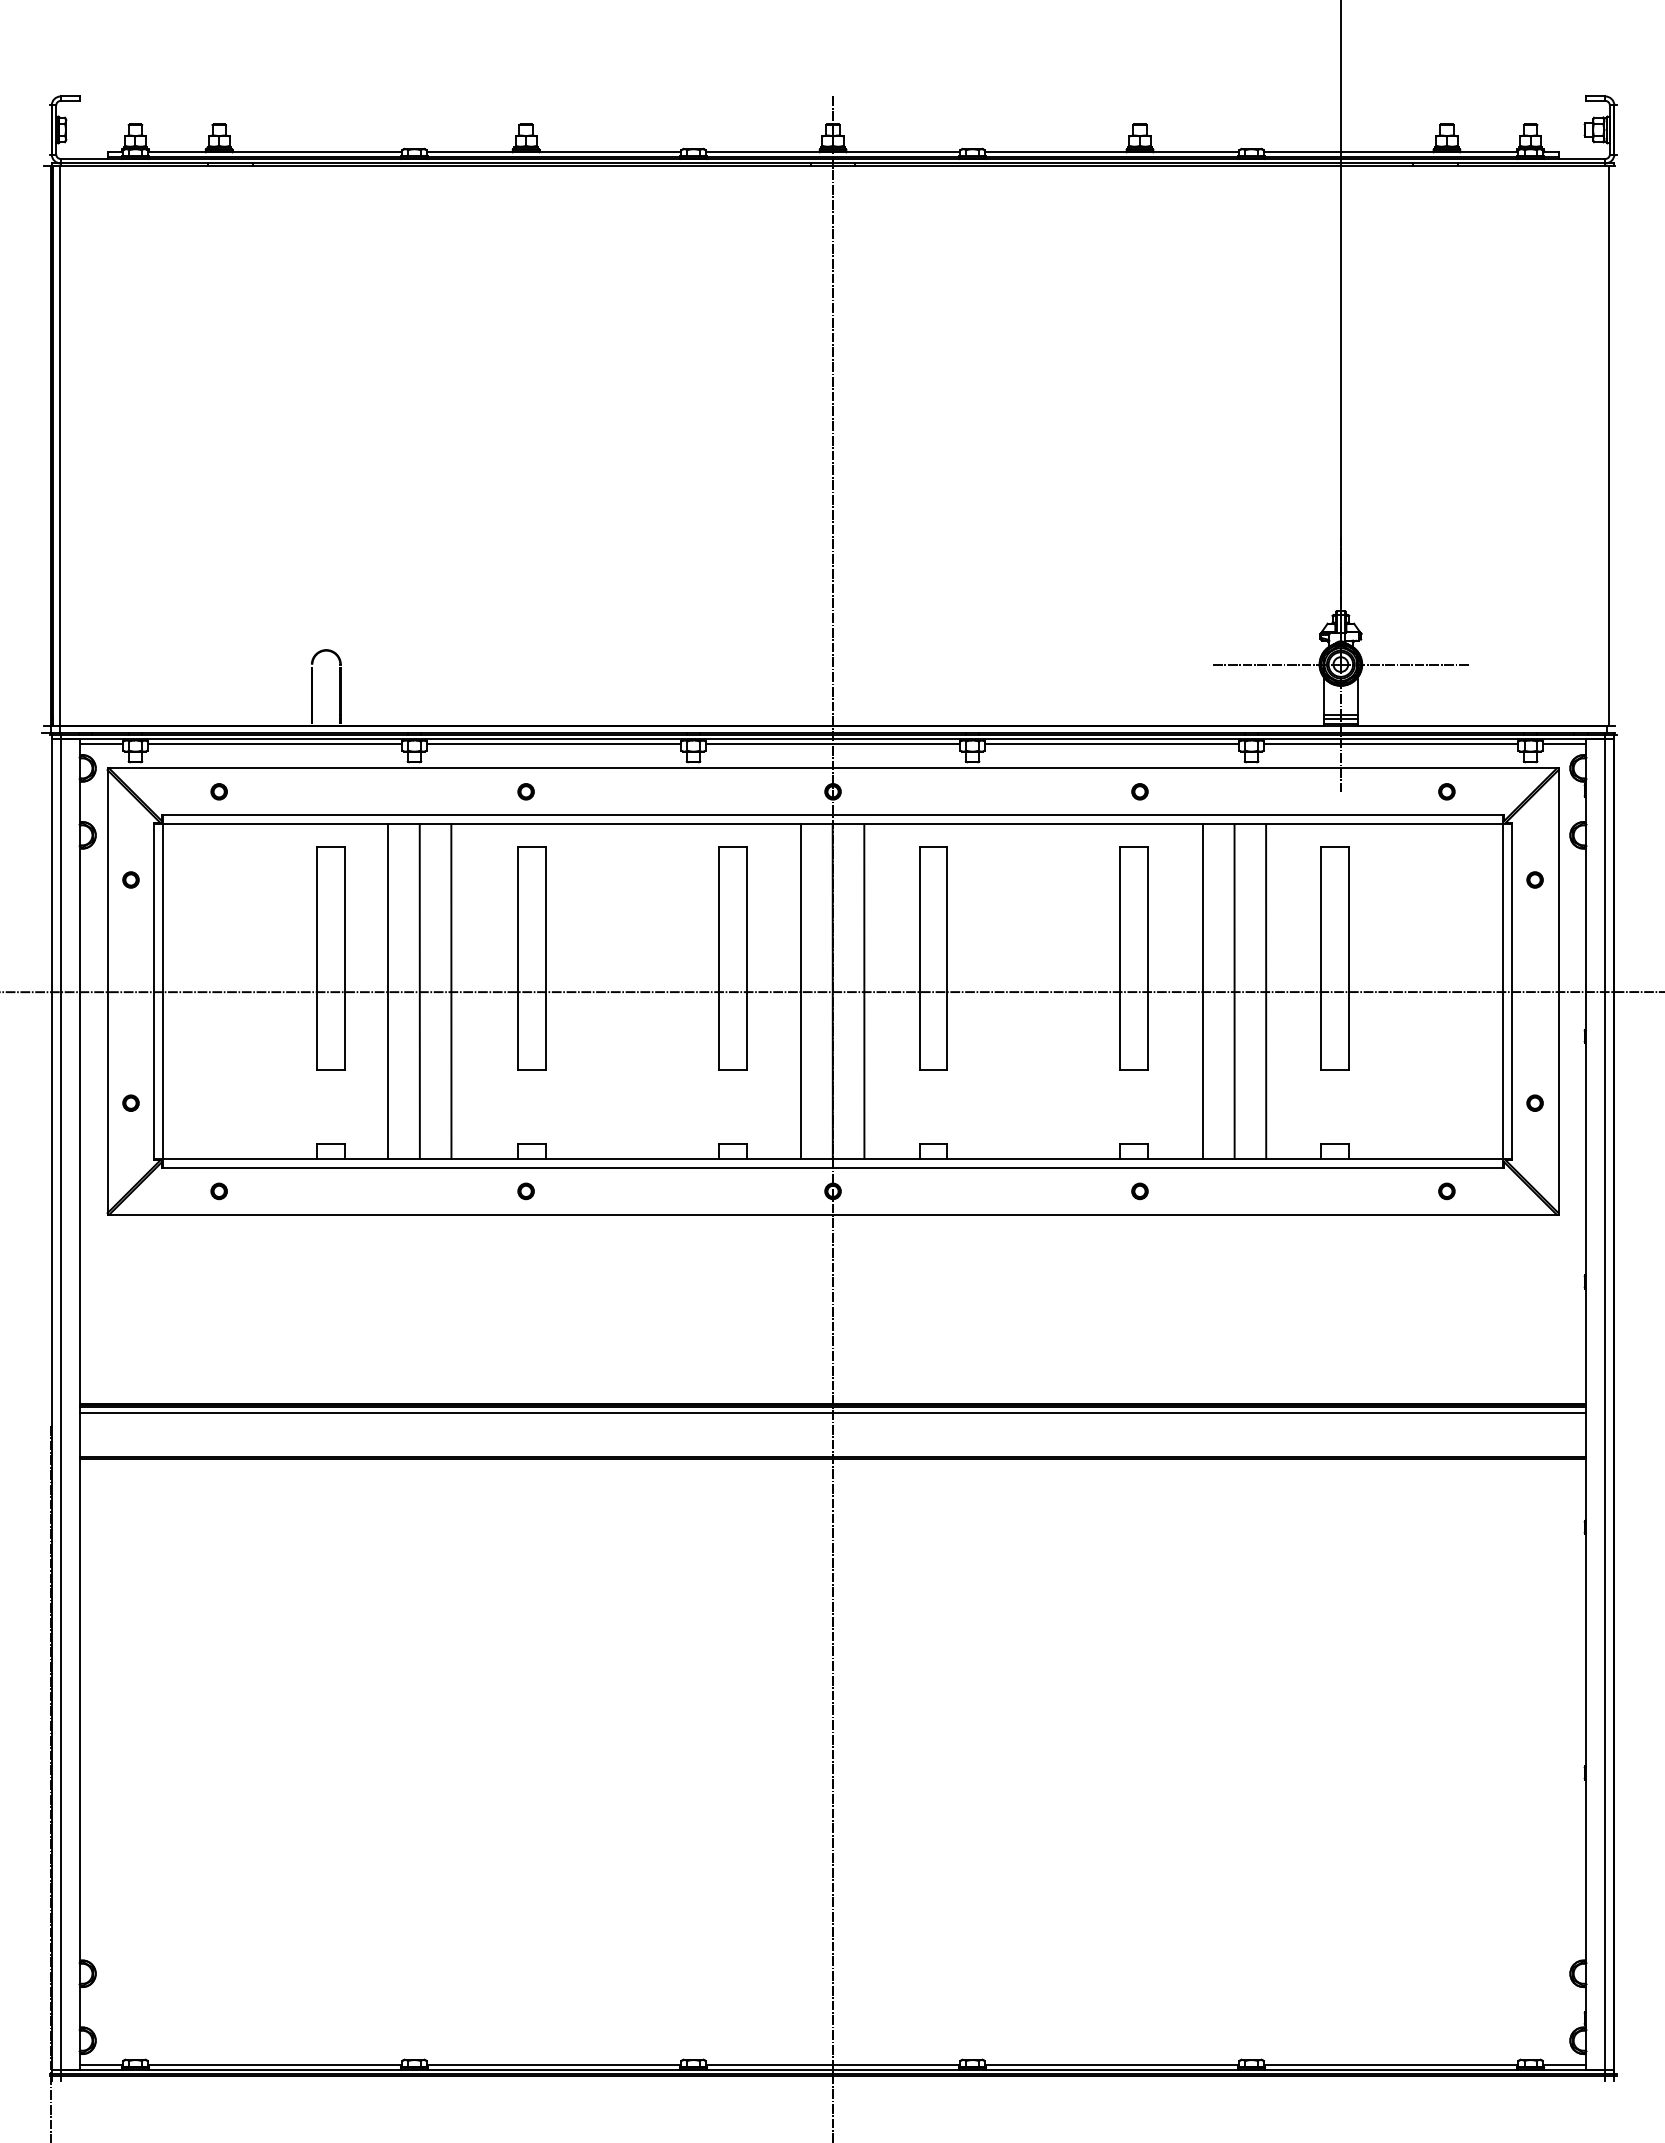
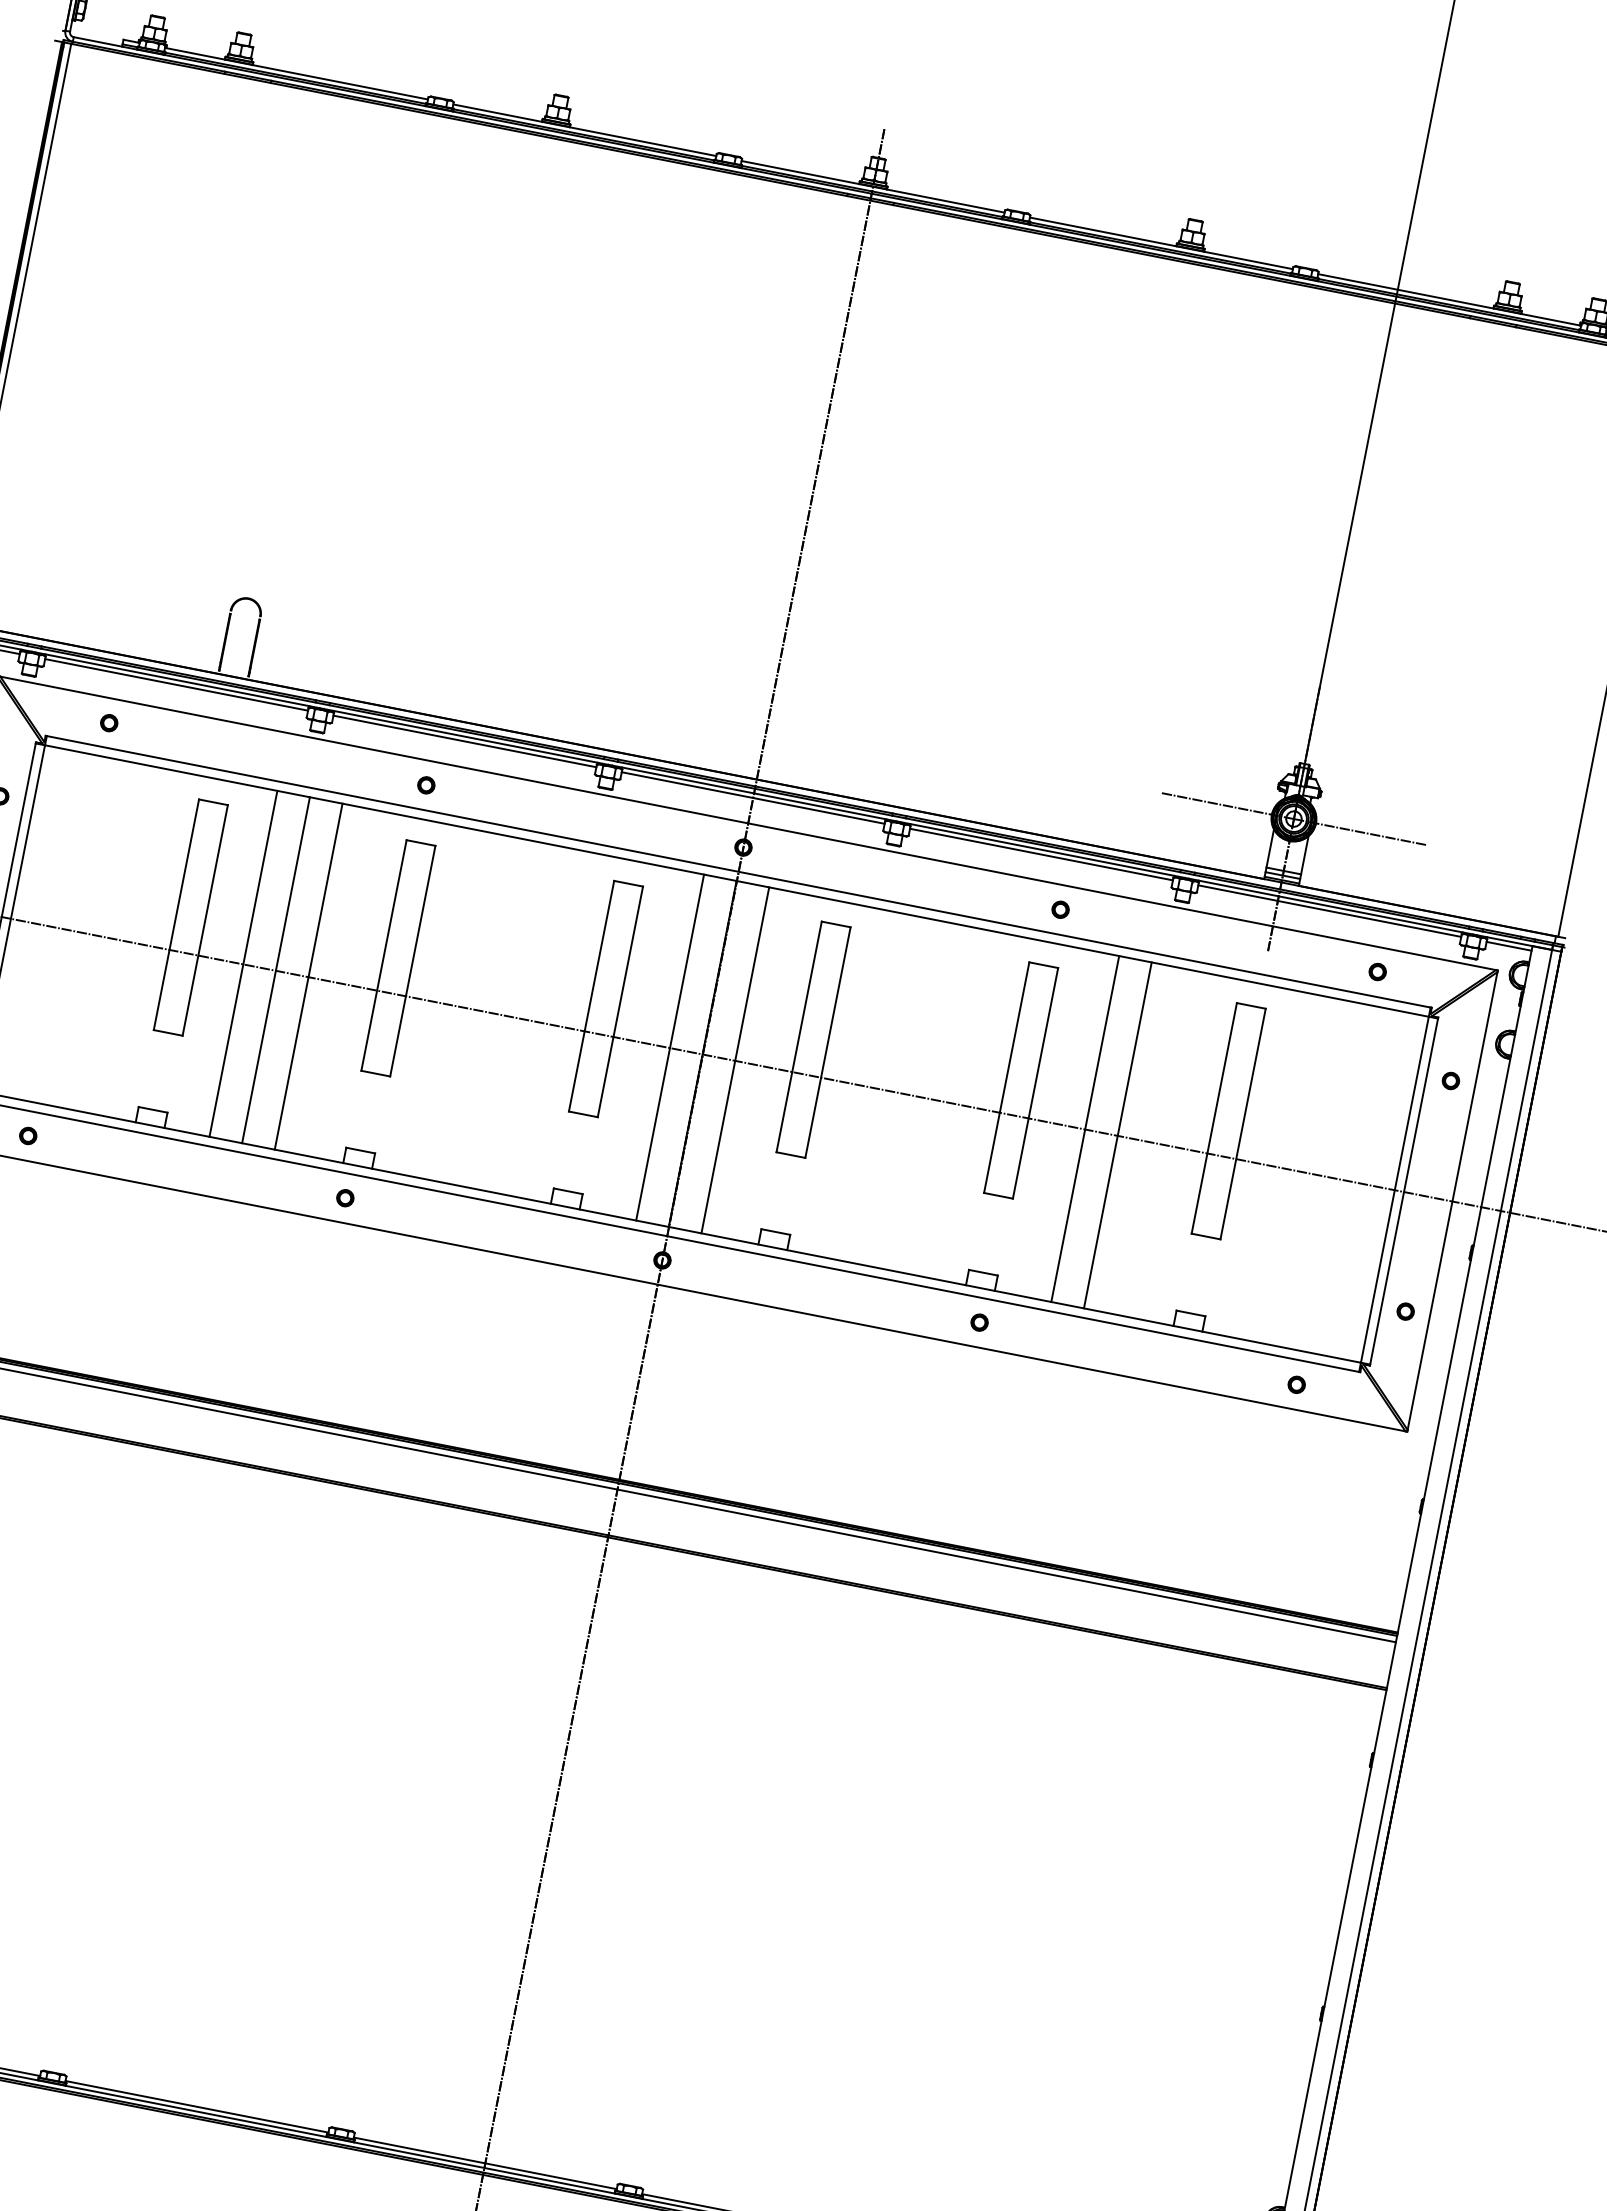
line: (1266, 991) -> (1150, 1141), removed

